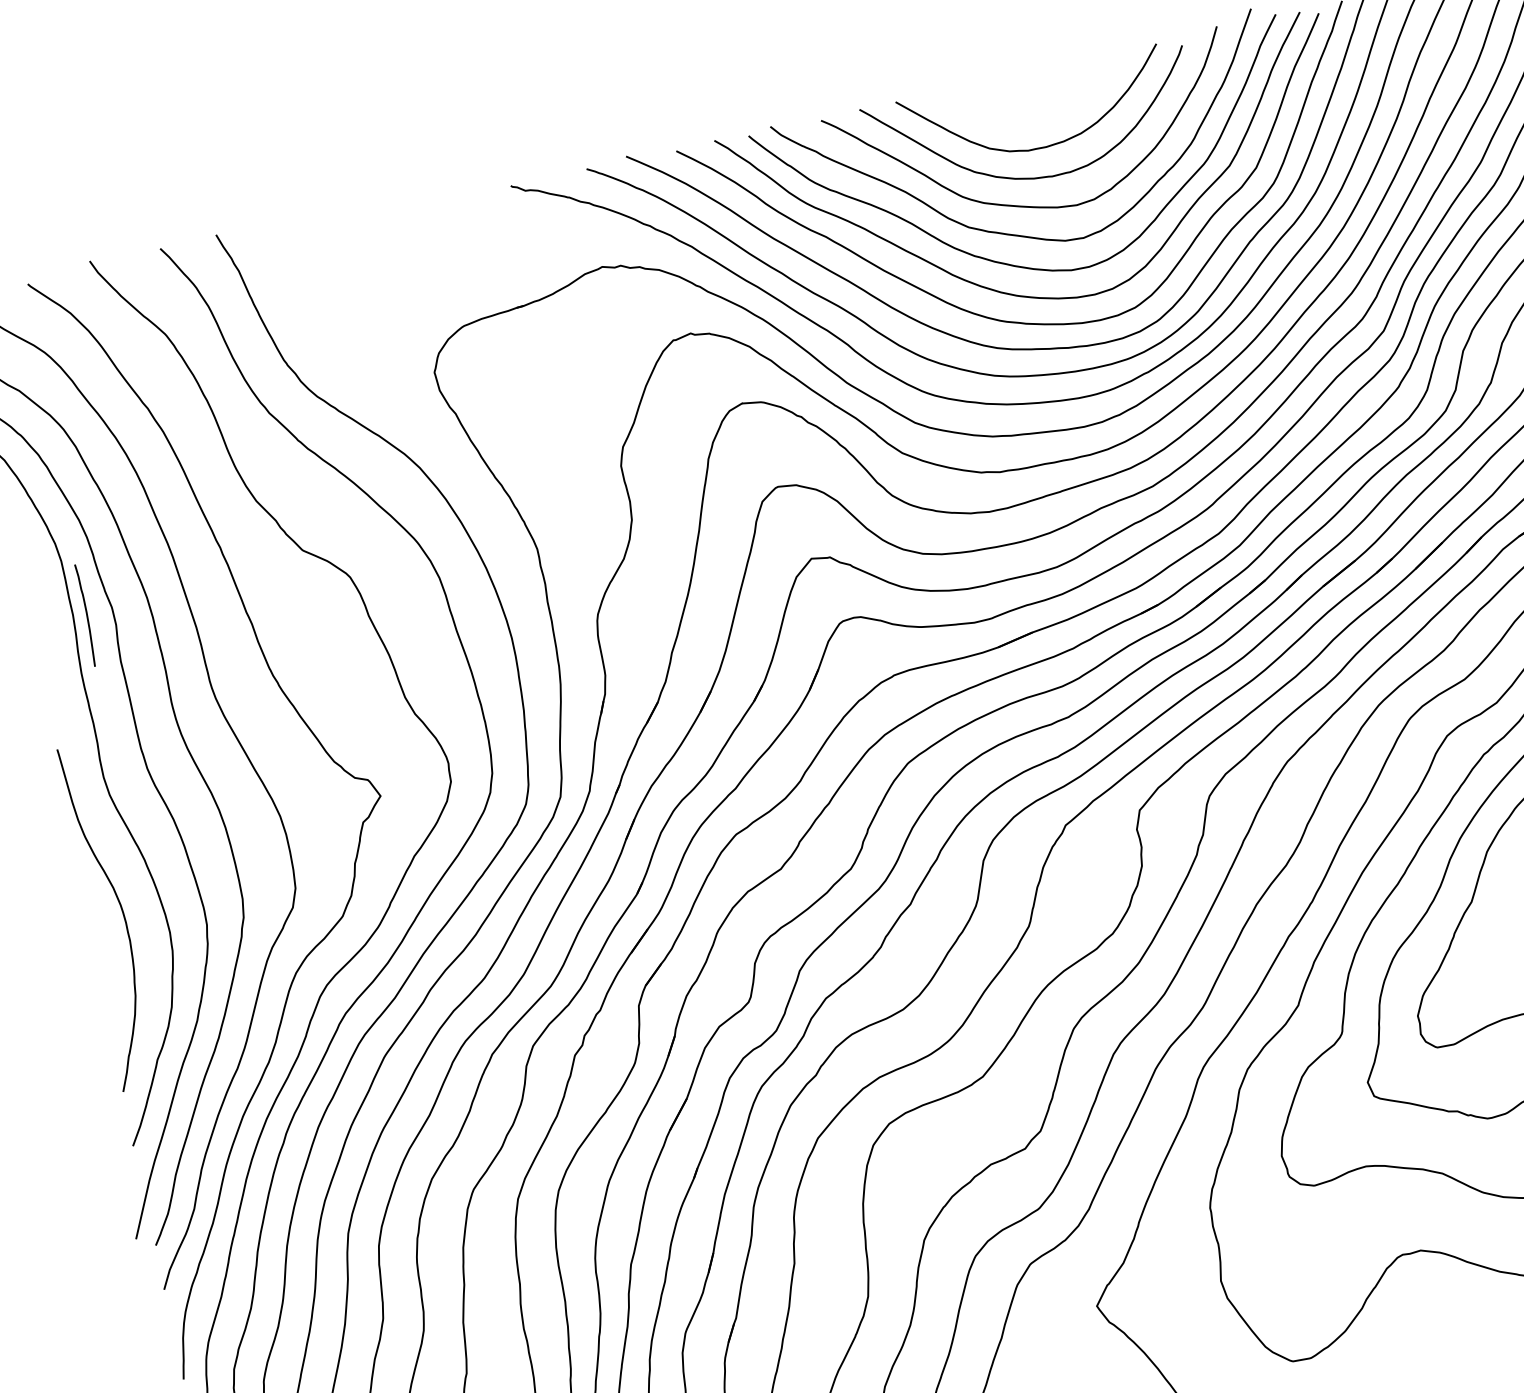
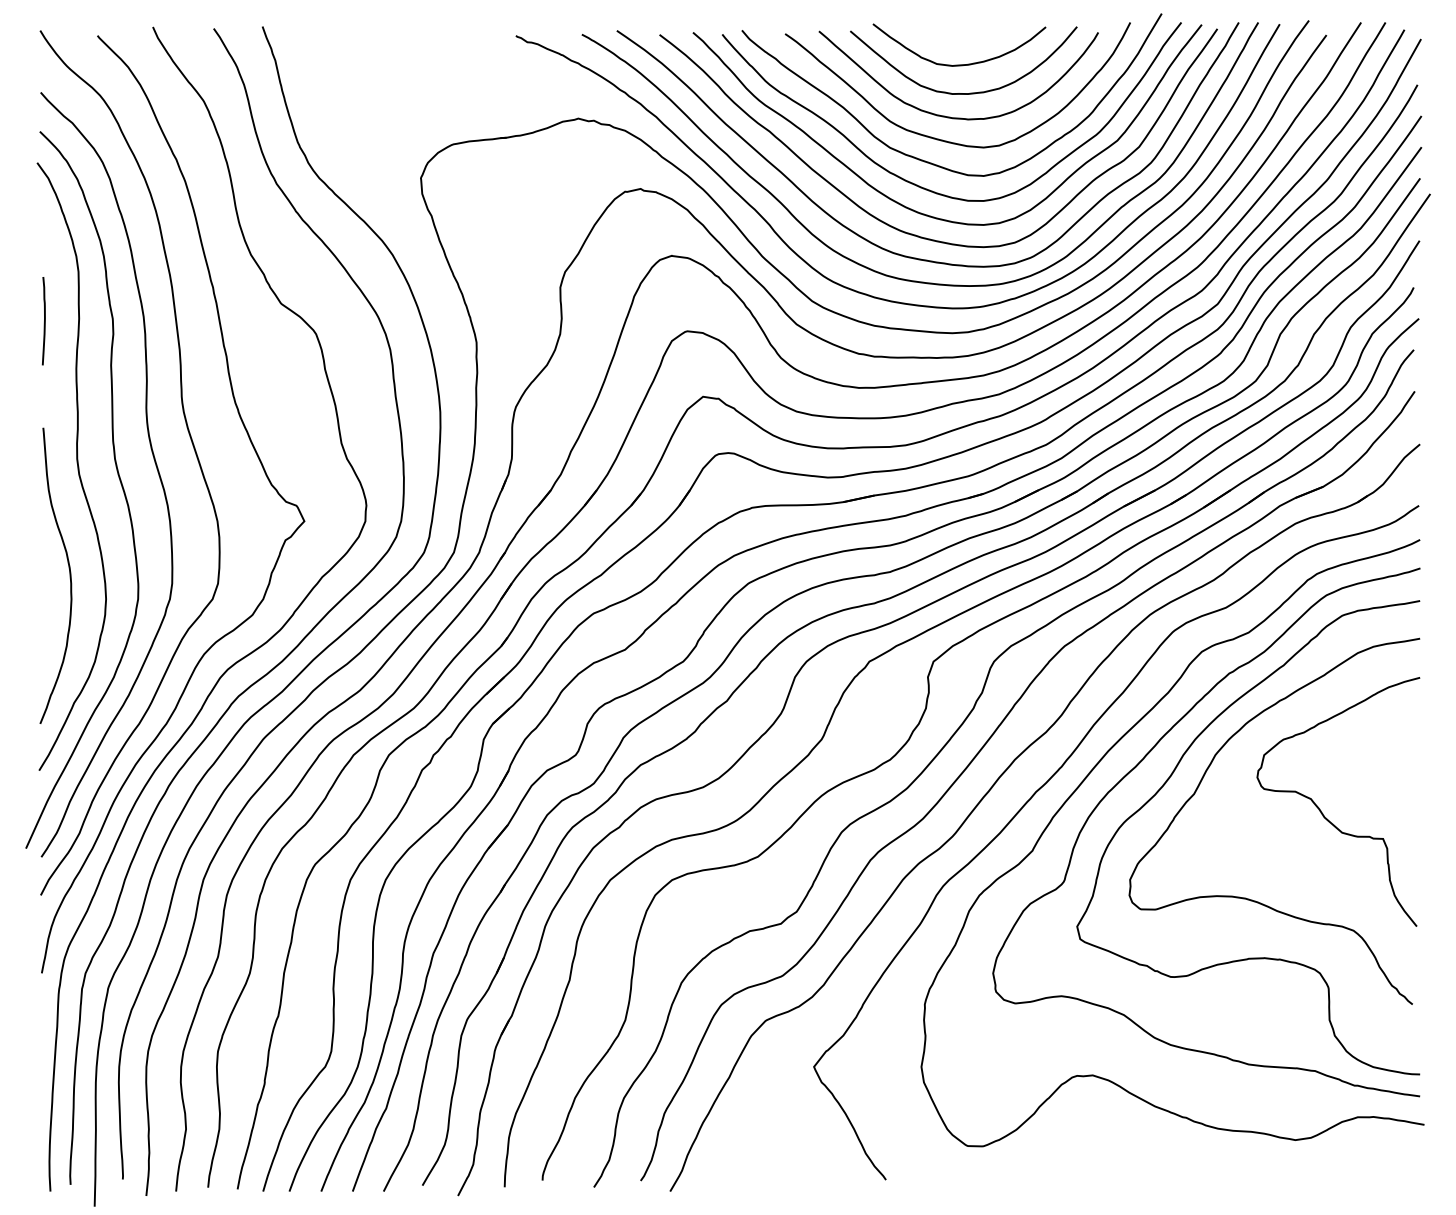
curve: (1029, 114) -> (959, 64), added
curve: (86, 615) -> (44, 321), moved

